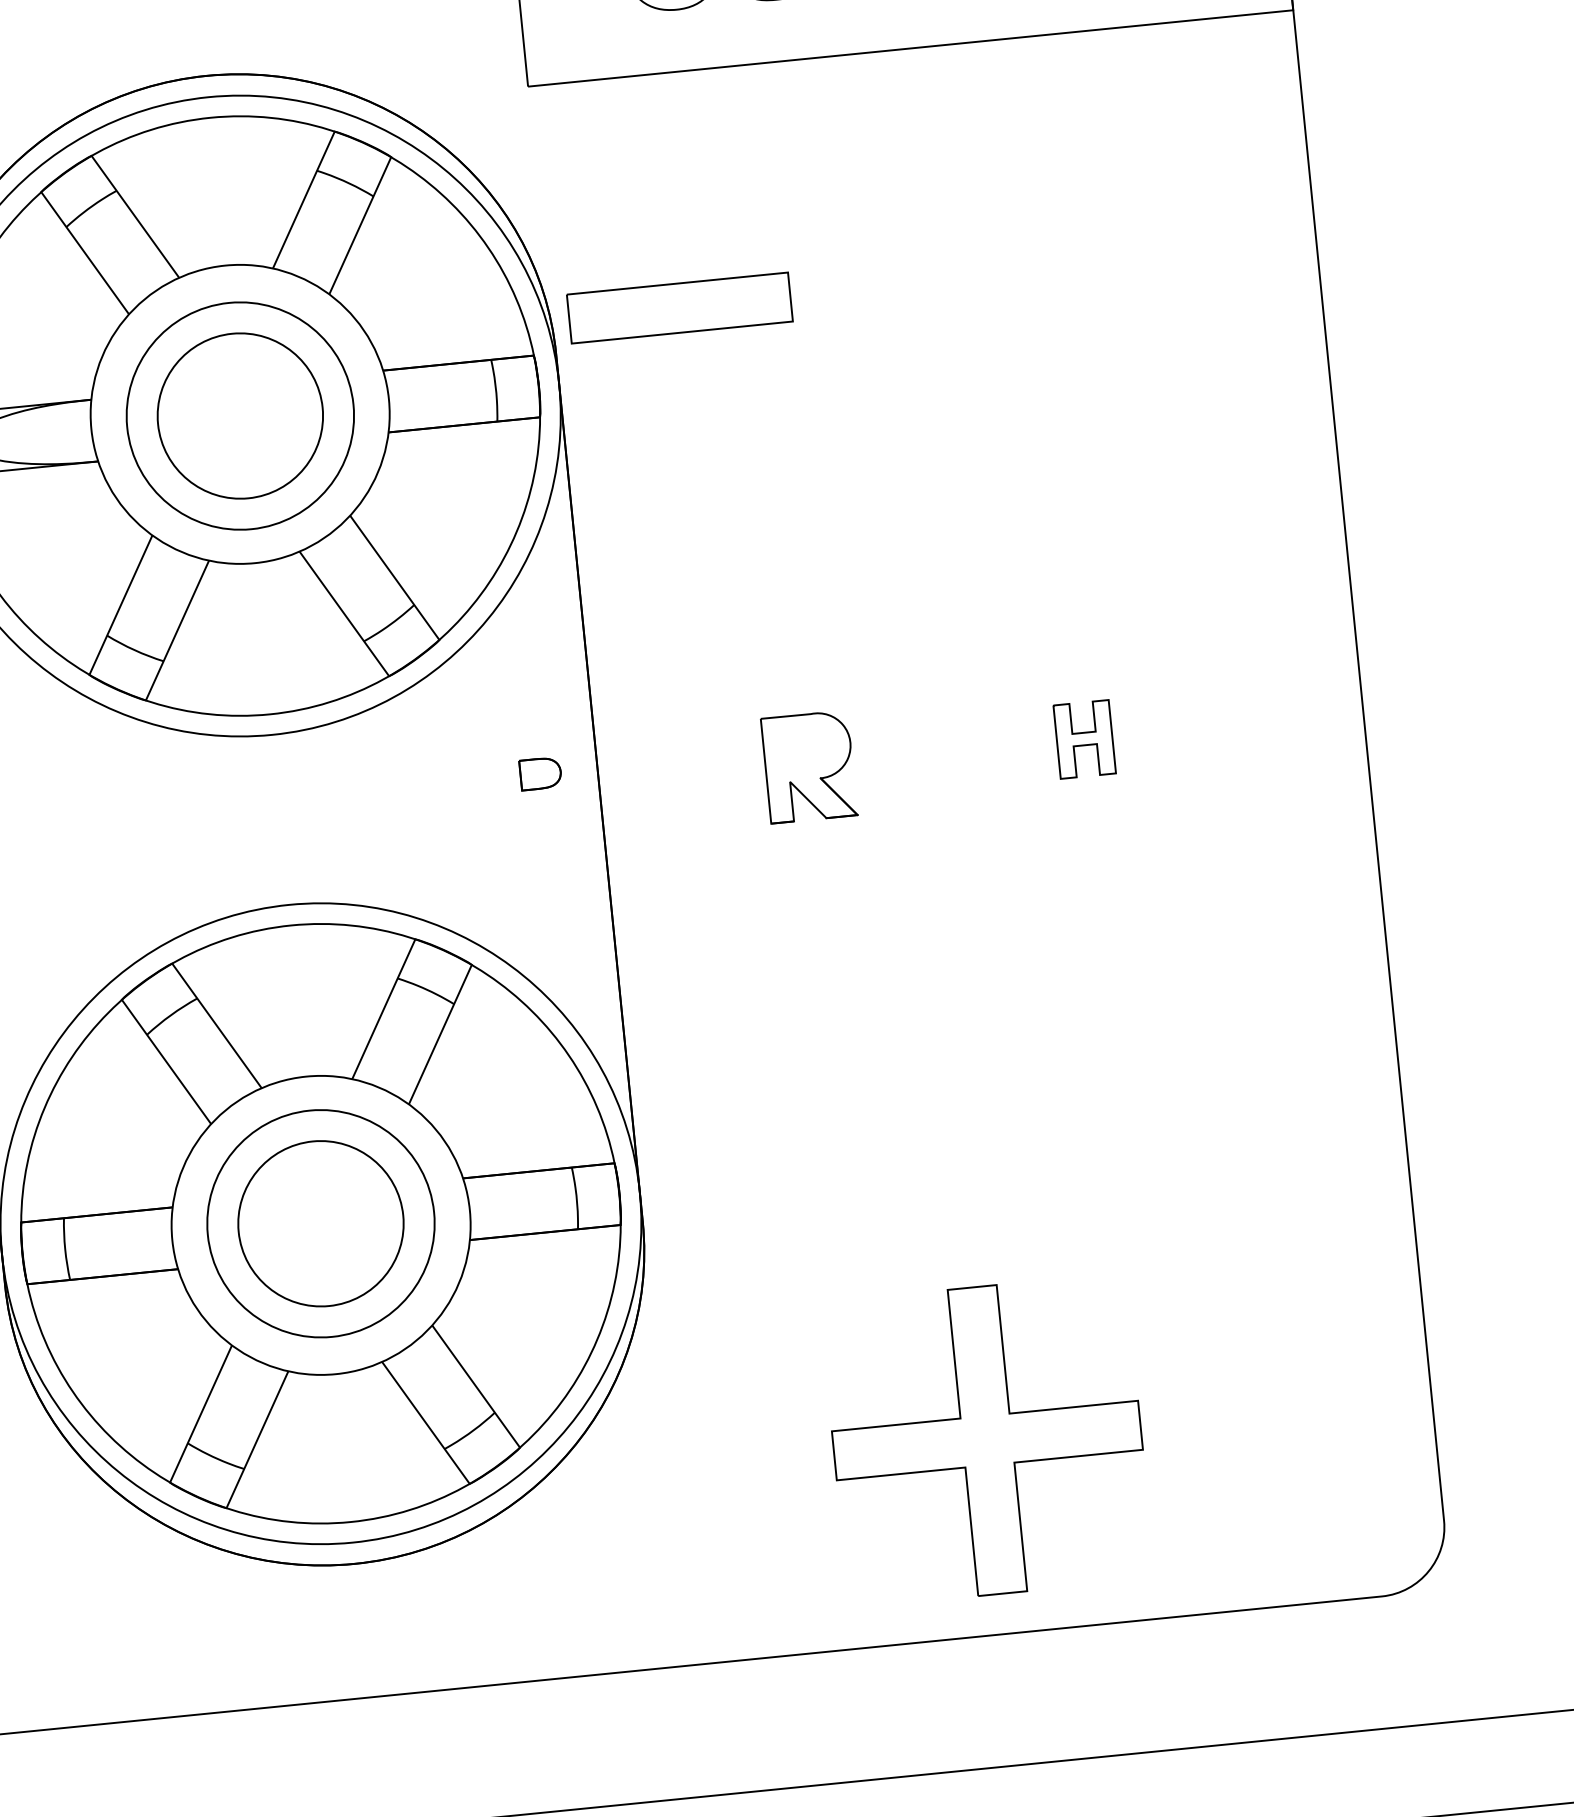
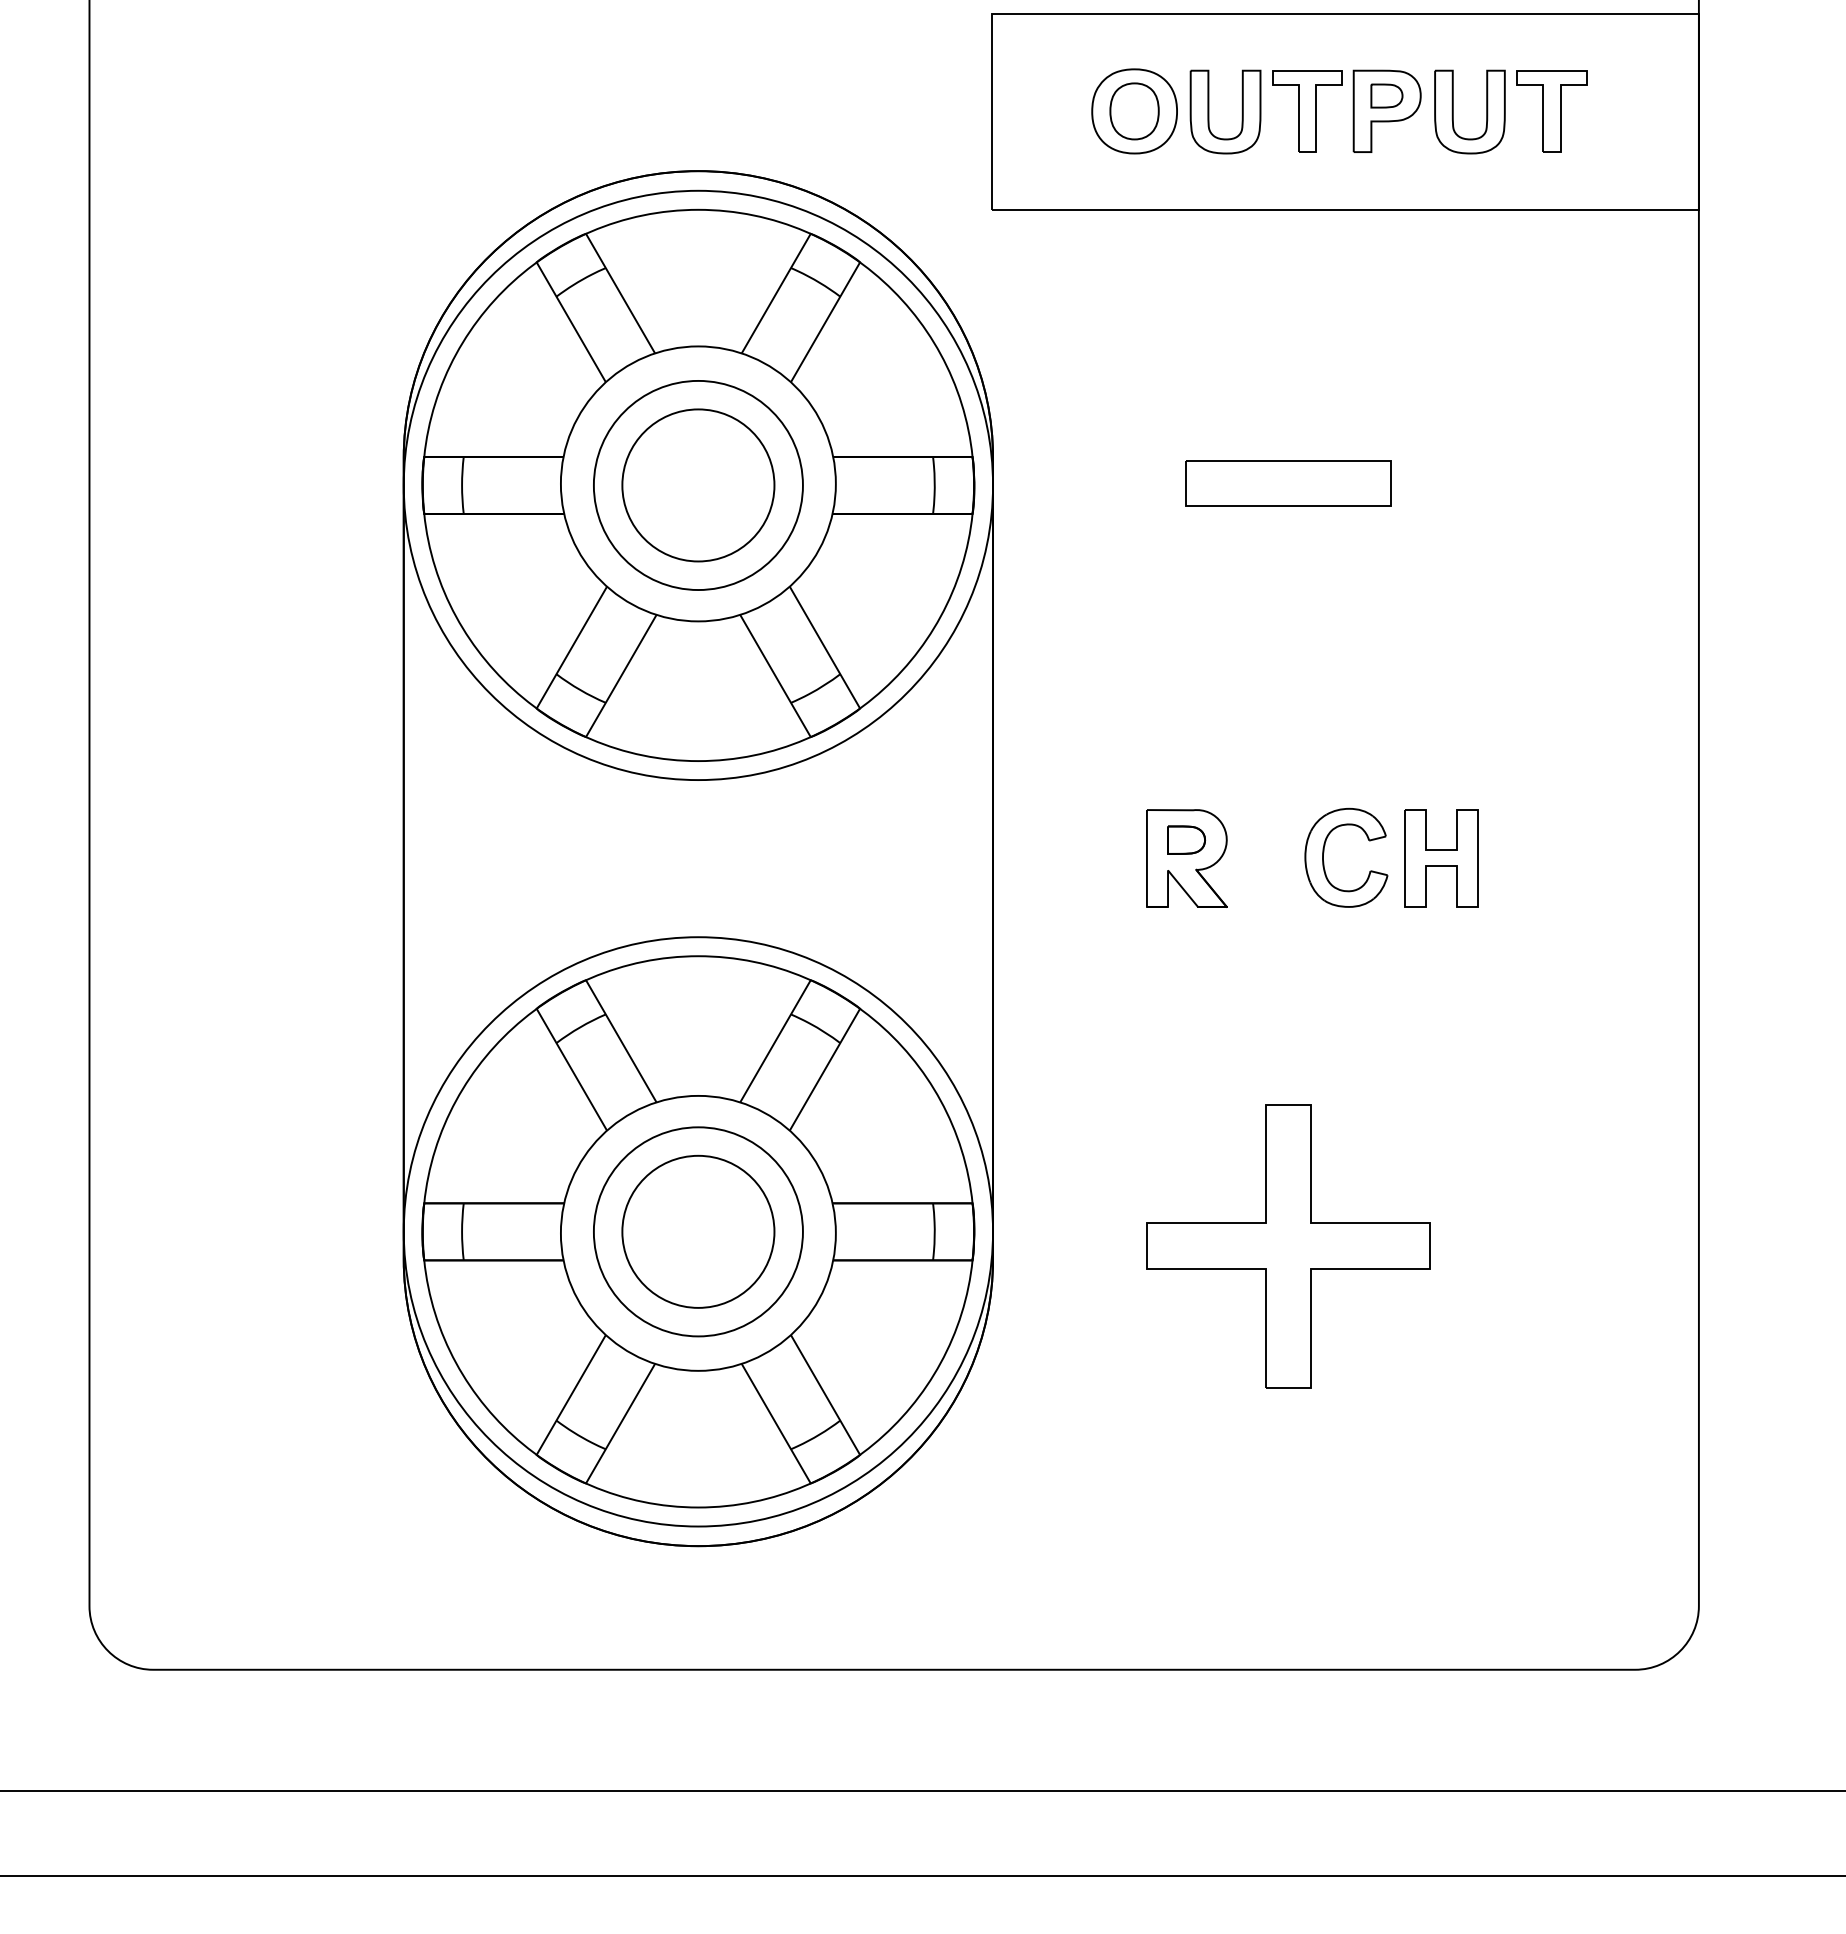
part: (679, 307) -> (1288, 483), moved
part: (1084, 739) -> (1441, 858), size x1.43
part: (957, 745) -> (1324, 852), added
part: (540, 773) -> (1186, 839), moved
part: (987, 1440) -> (1288, 1246), moved

